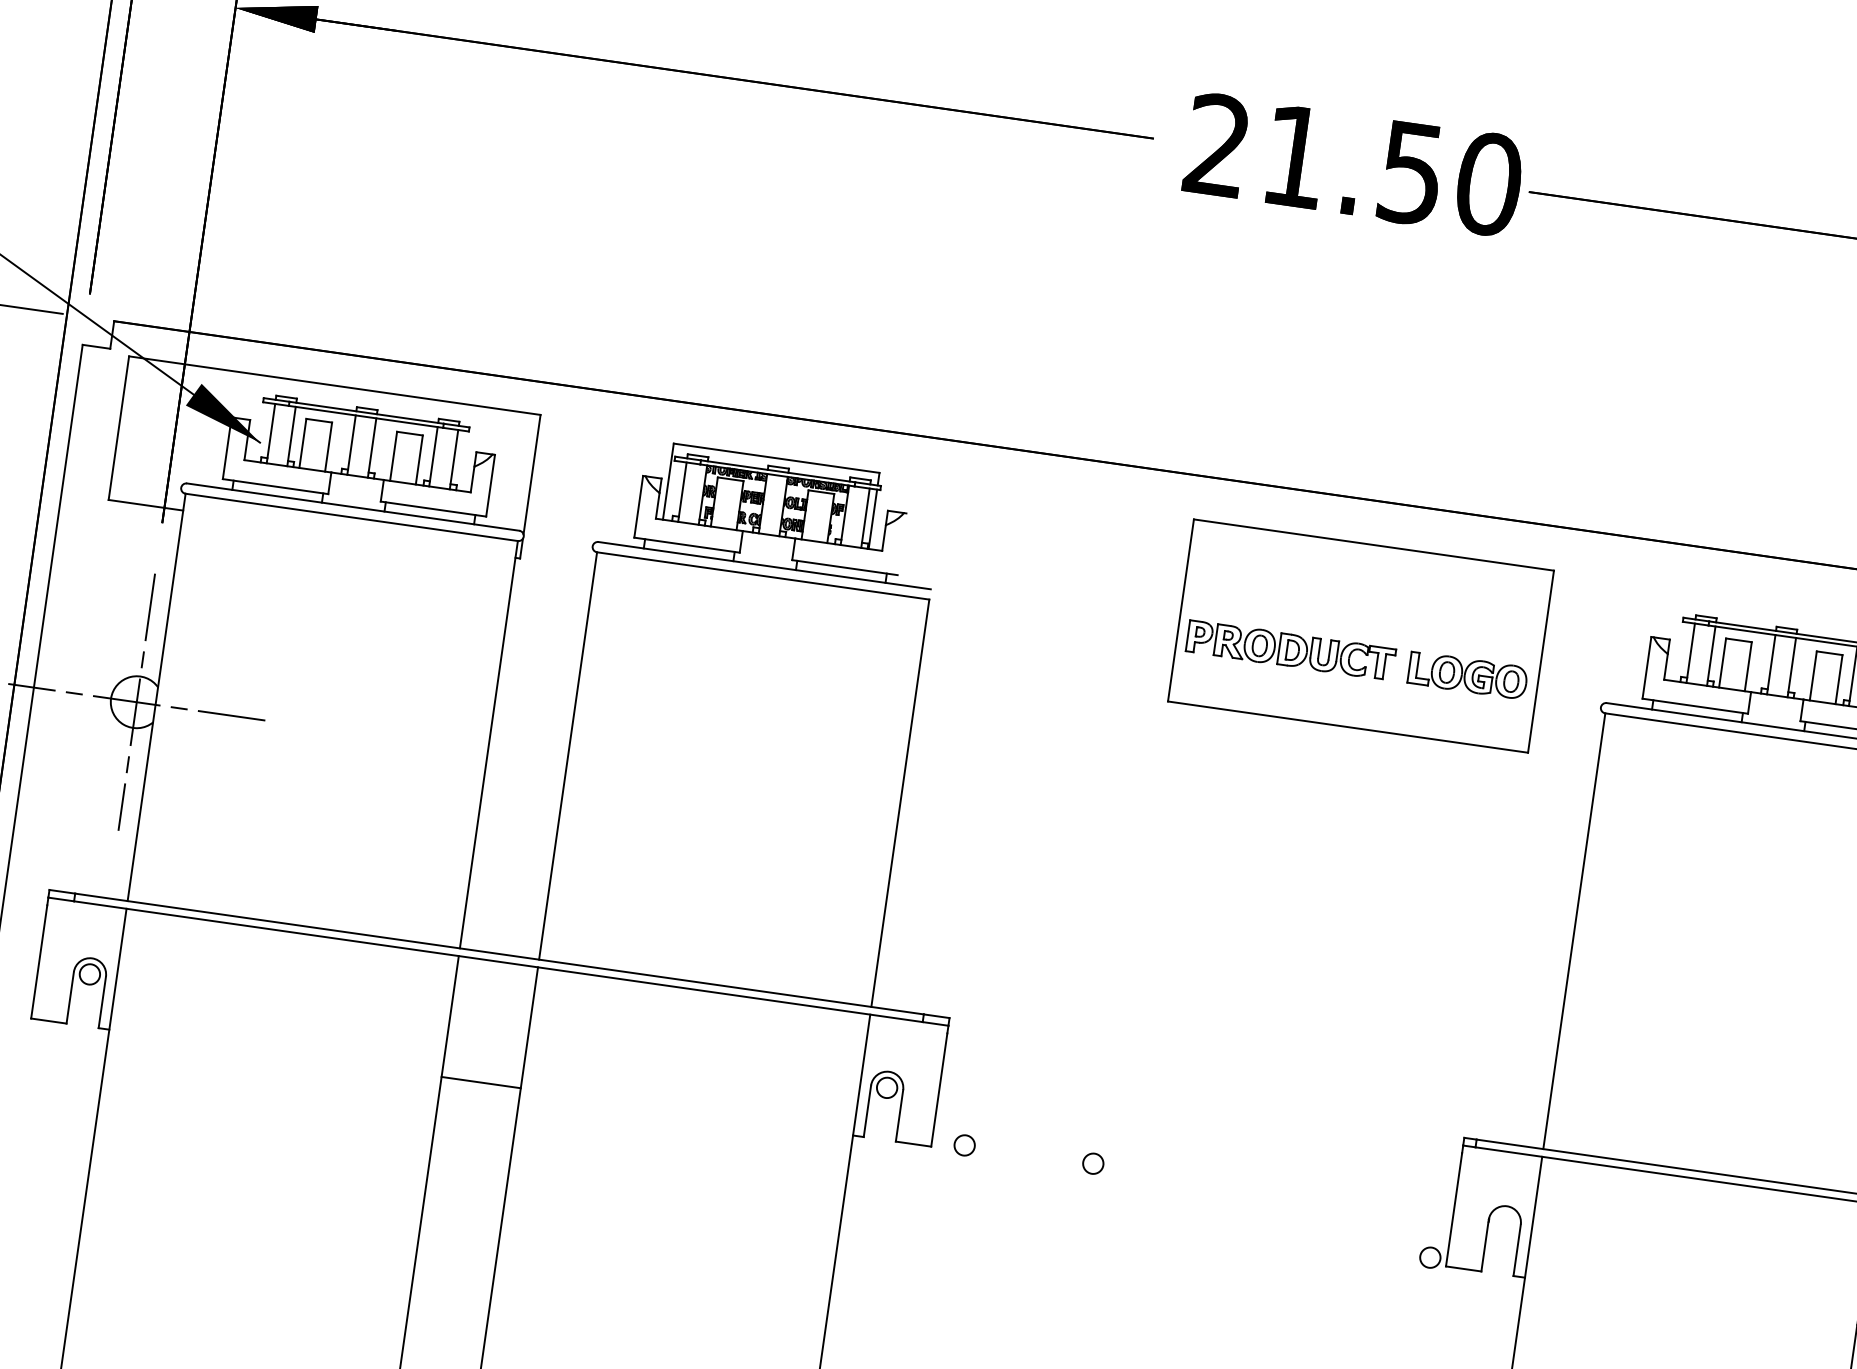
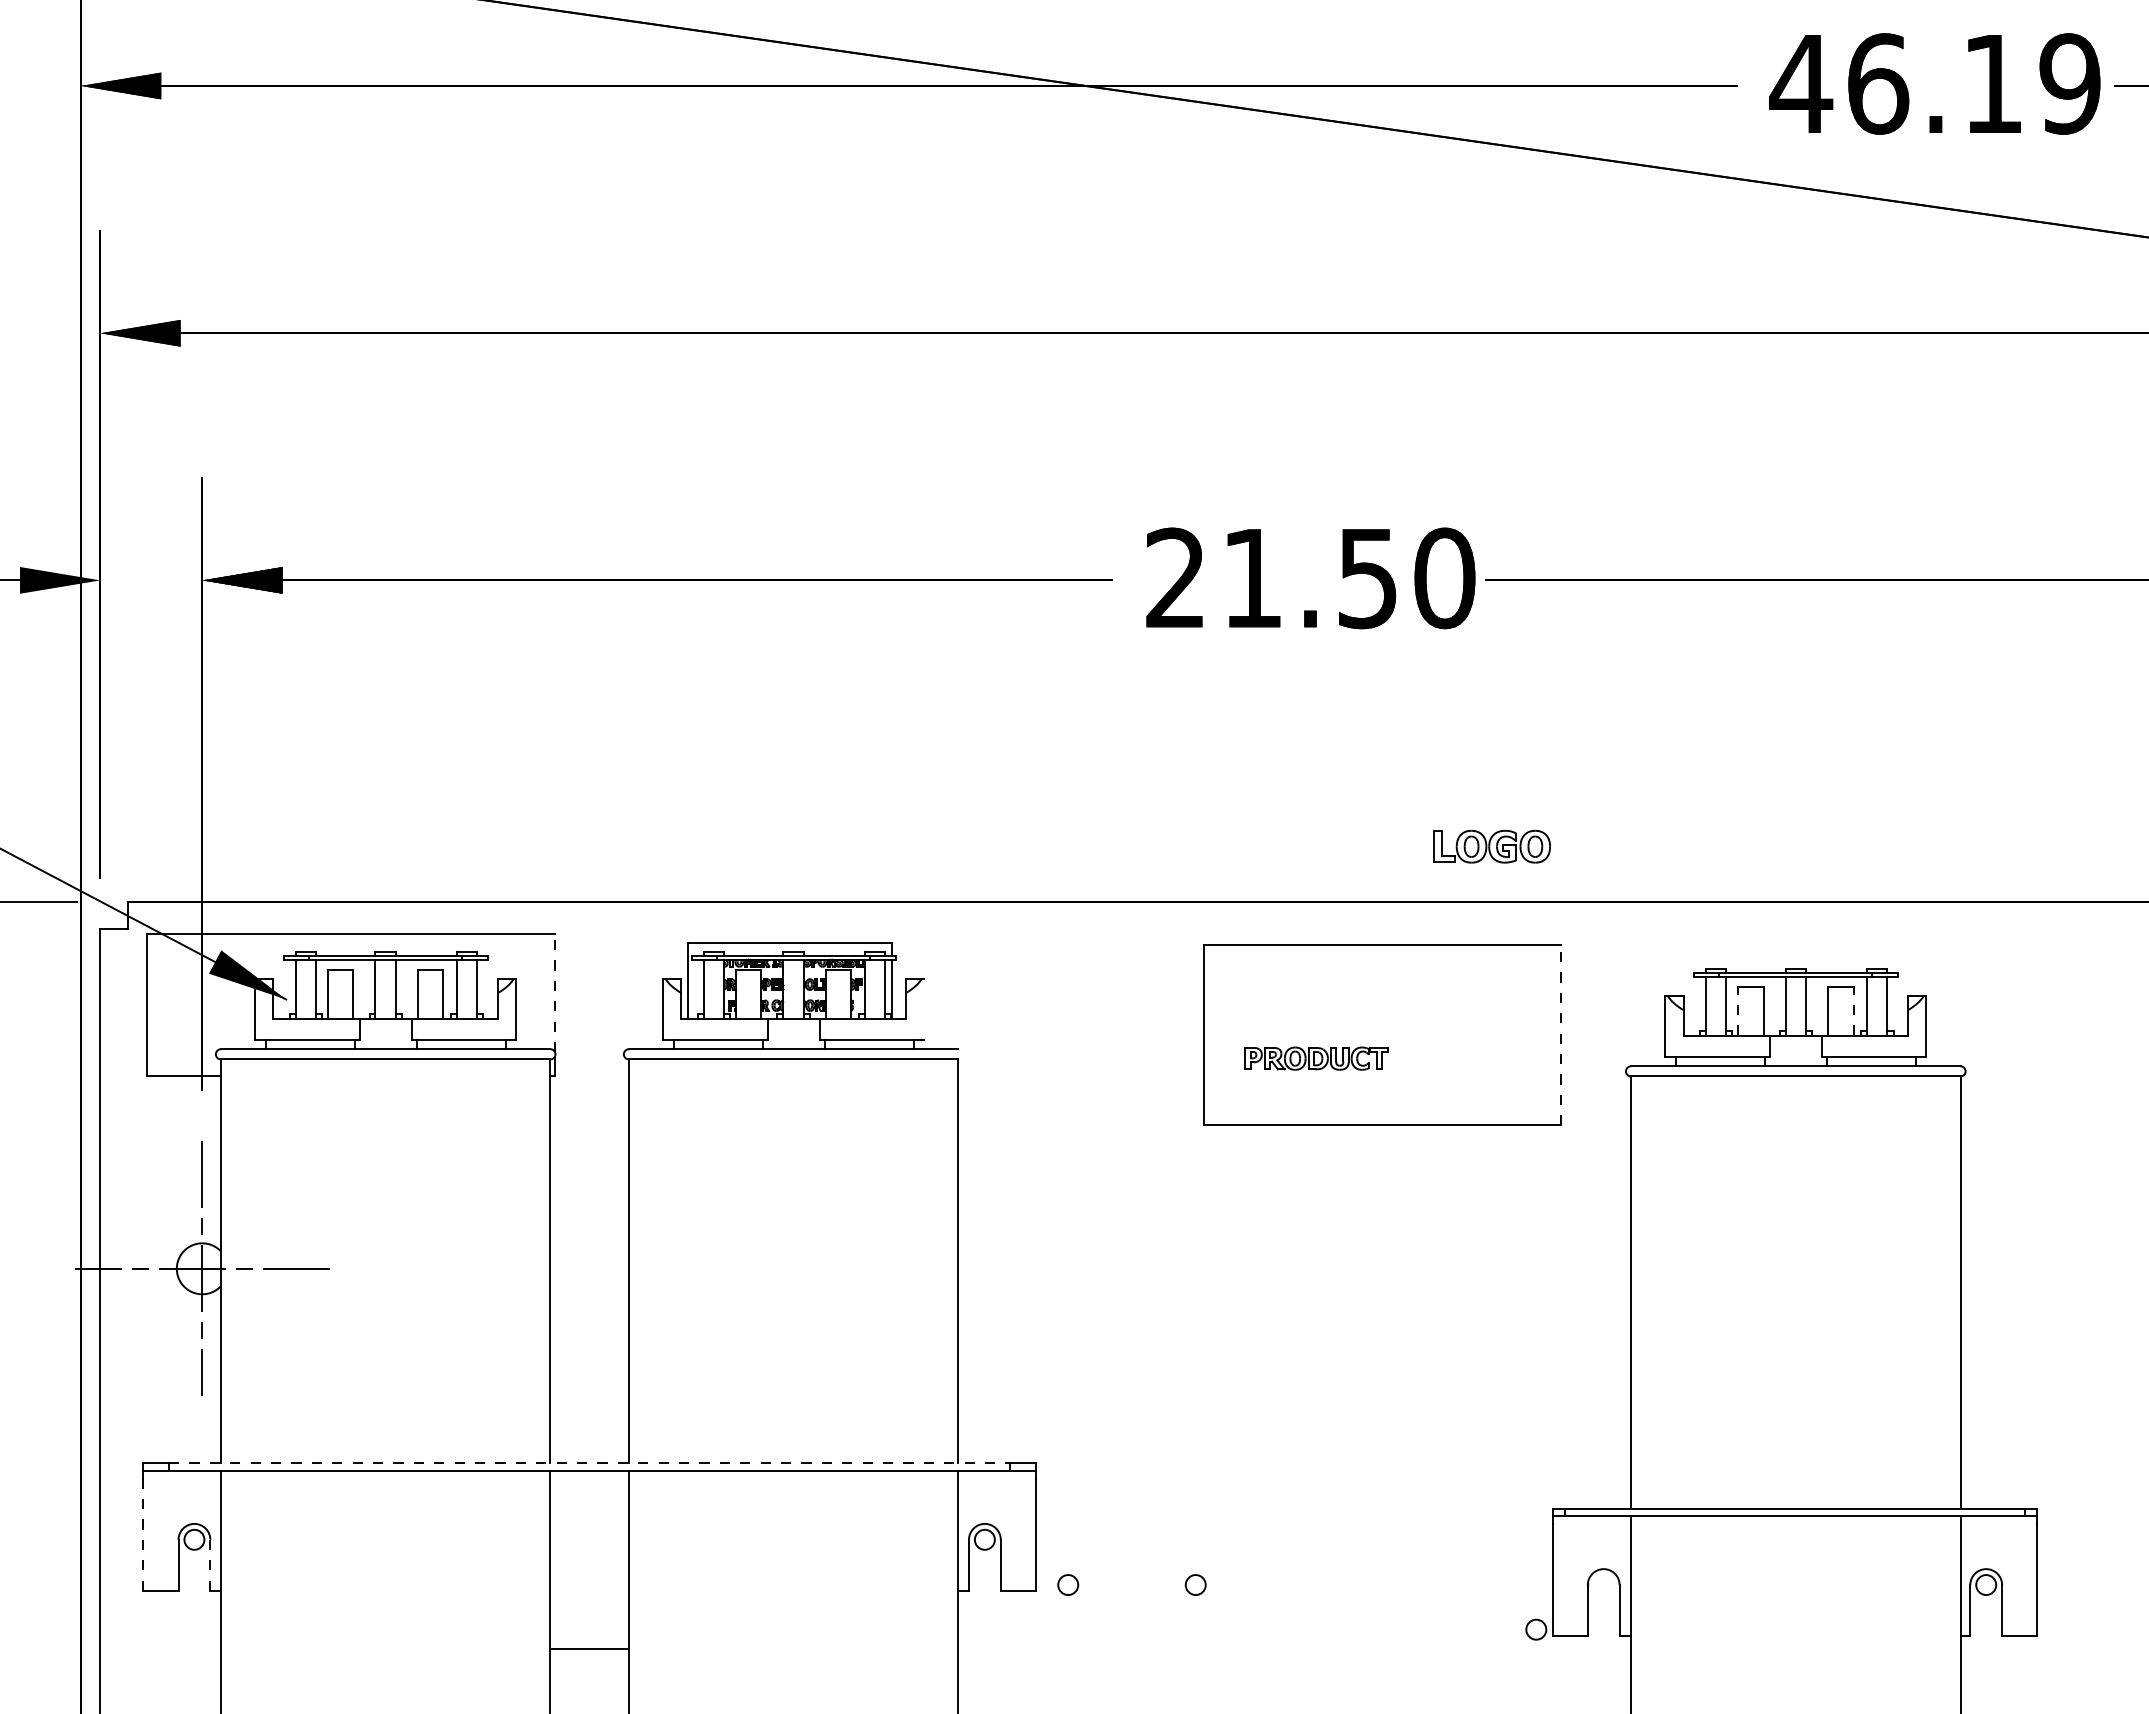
line: (532, 474) -> (555, 992), solid -> dashed
part: (1290, 650) -> (1316, 1058), size x0.7
line: (1541, 661) -> (1561, 1034), solid -> dashed
line: (1723, 662) -> (1738, 1010), solid -> dashed
part: (1467, 675) -> (1491, 846), moved
line: (1839, 678) -> (1853, 1010), solid -> dashed
line: (499, 954) -> (589, 1463), solid -> dashed
line: (39, 962) -> (143, 1535), solid -> dashed
line: (102, 1002) -> (210, 1565), solid -> dashed
line: (481, 1082) -> (589, 1648), moved

